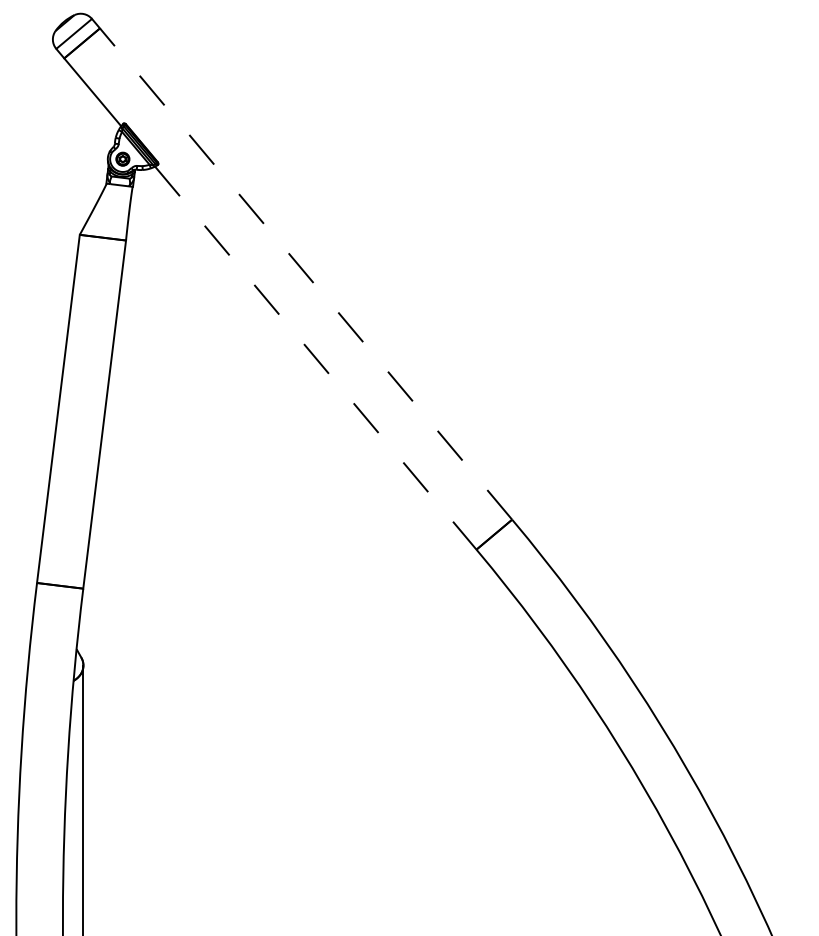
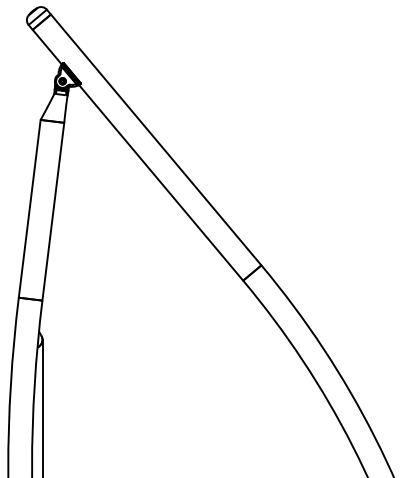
line: (306, 273) -> (156, 139), dashed -> solid
line: (316, 357) -> (161, 182), dashed -> solid

